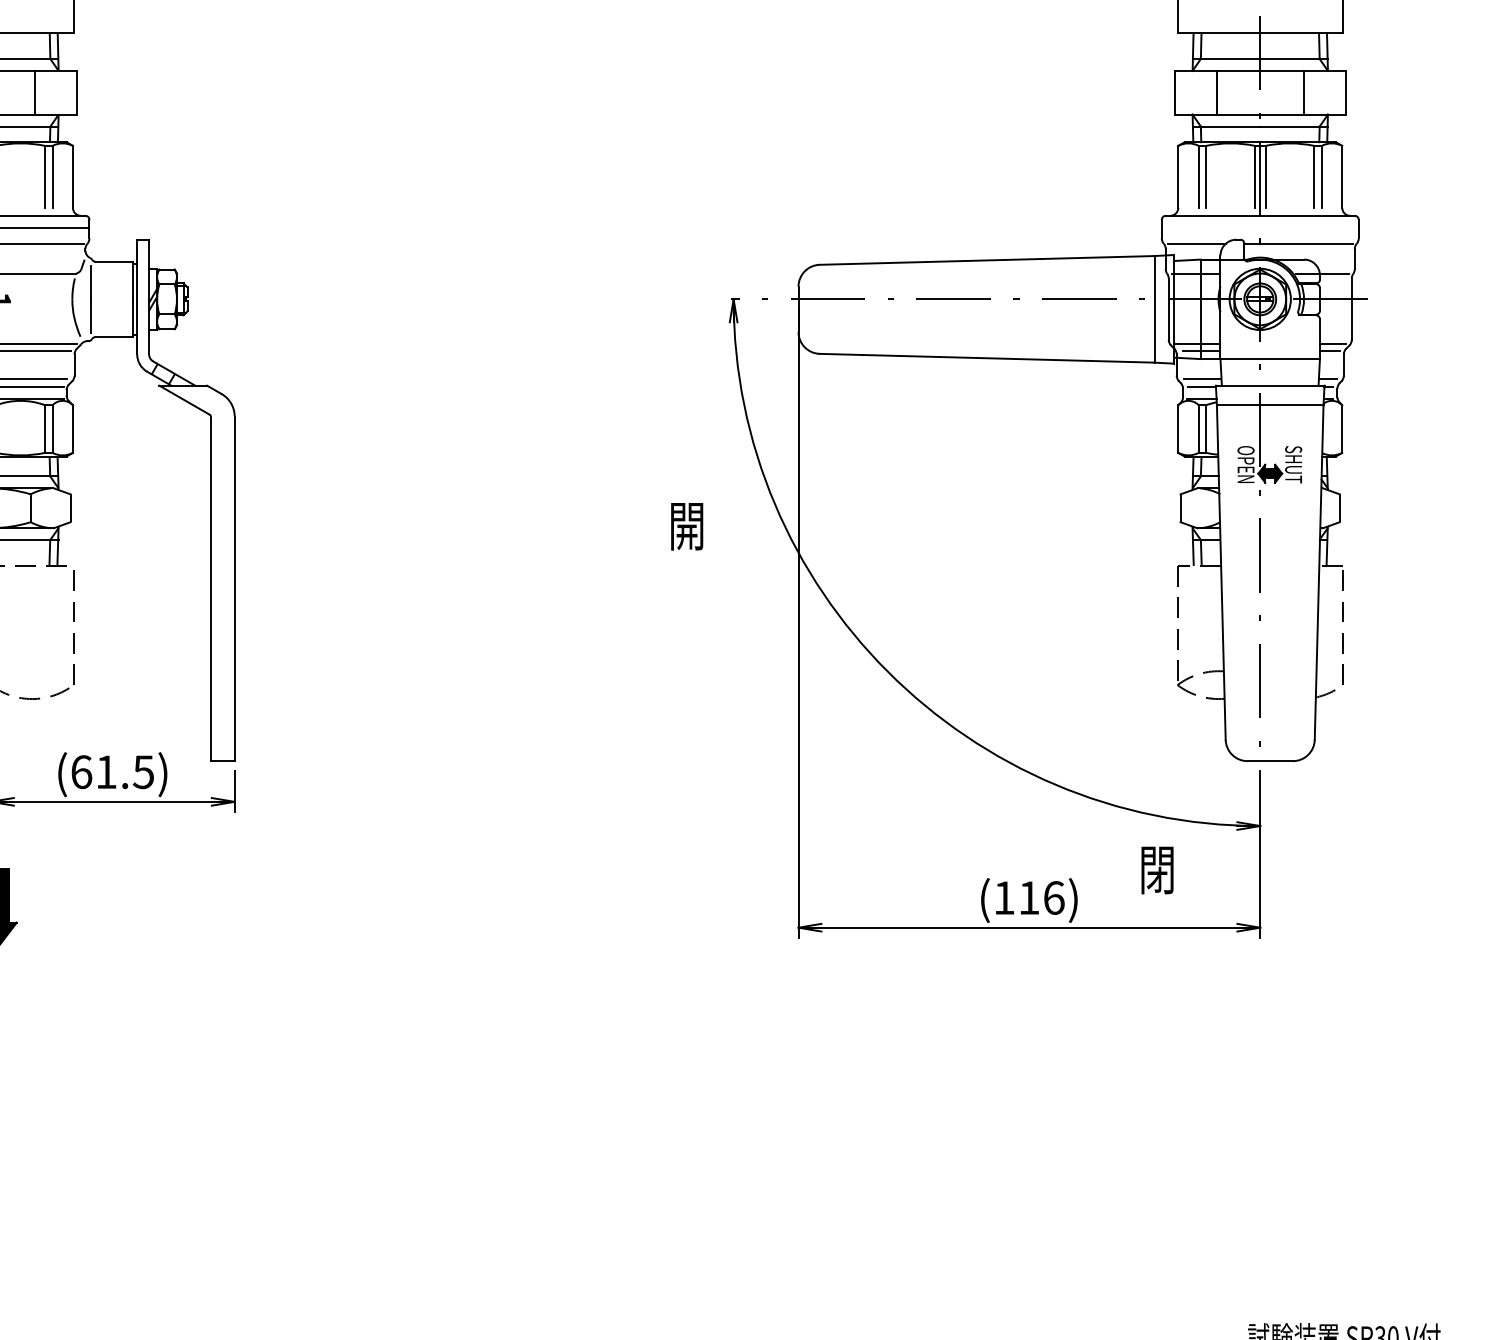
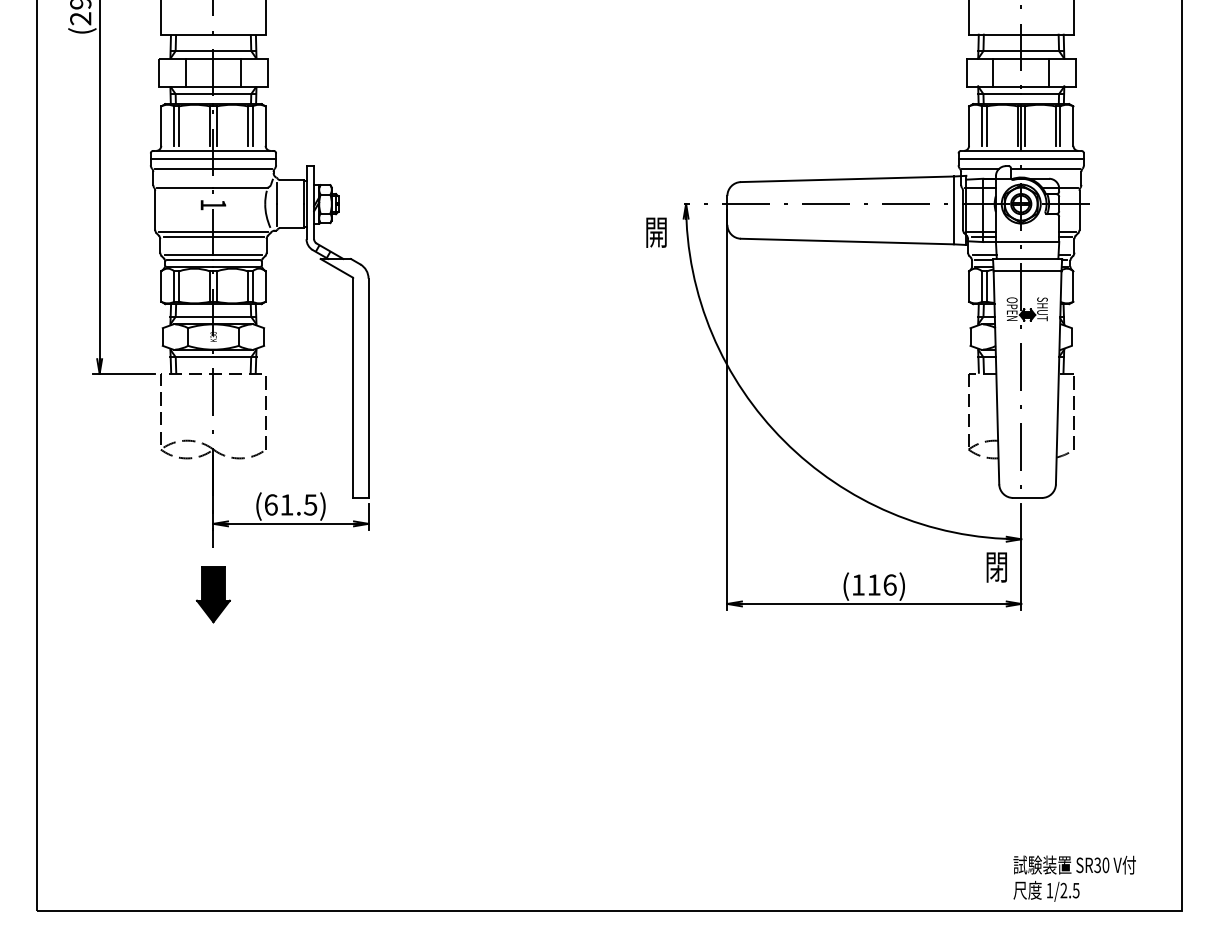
line: (1259, 227) -> (1020, 158), added
text: (687, 526) -> (656, 232), moved
text: (1156, 870) -> (996, 567), moved

